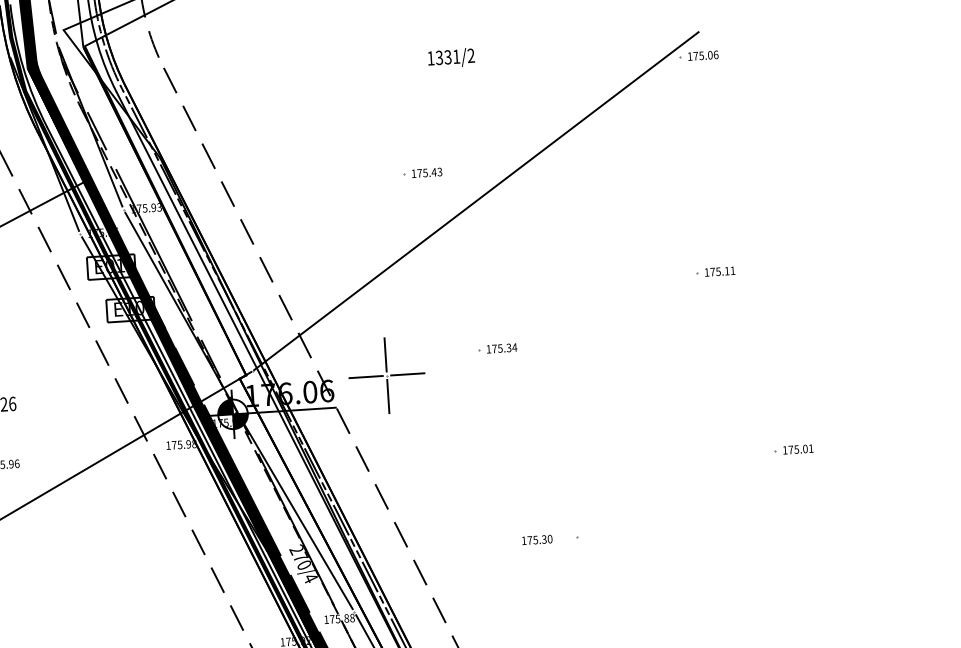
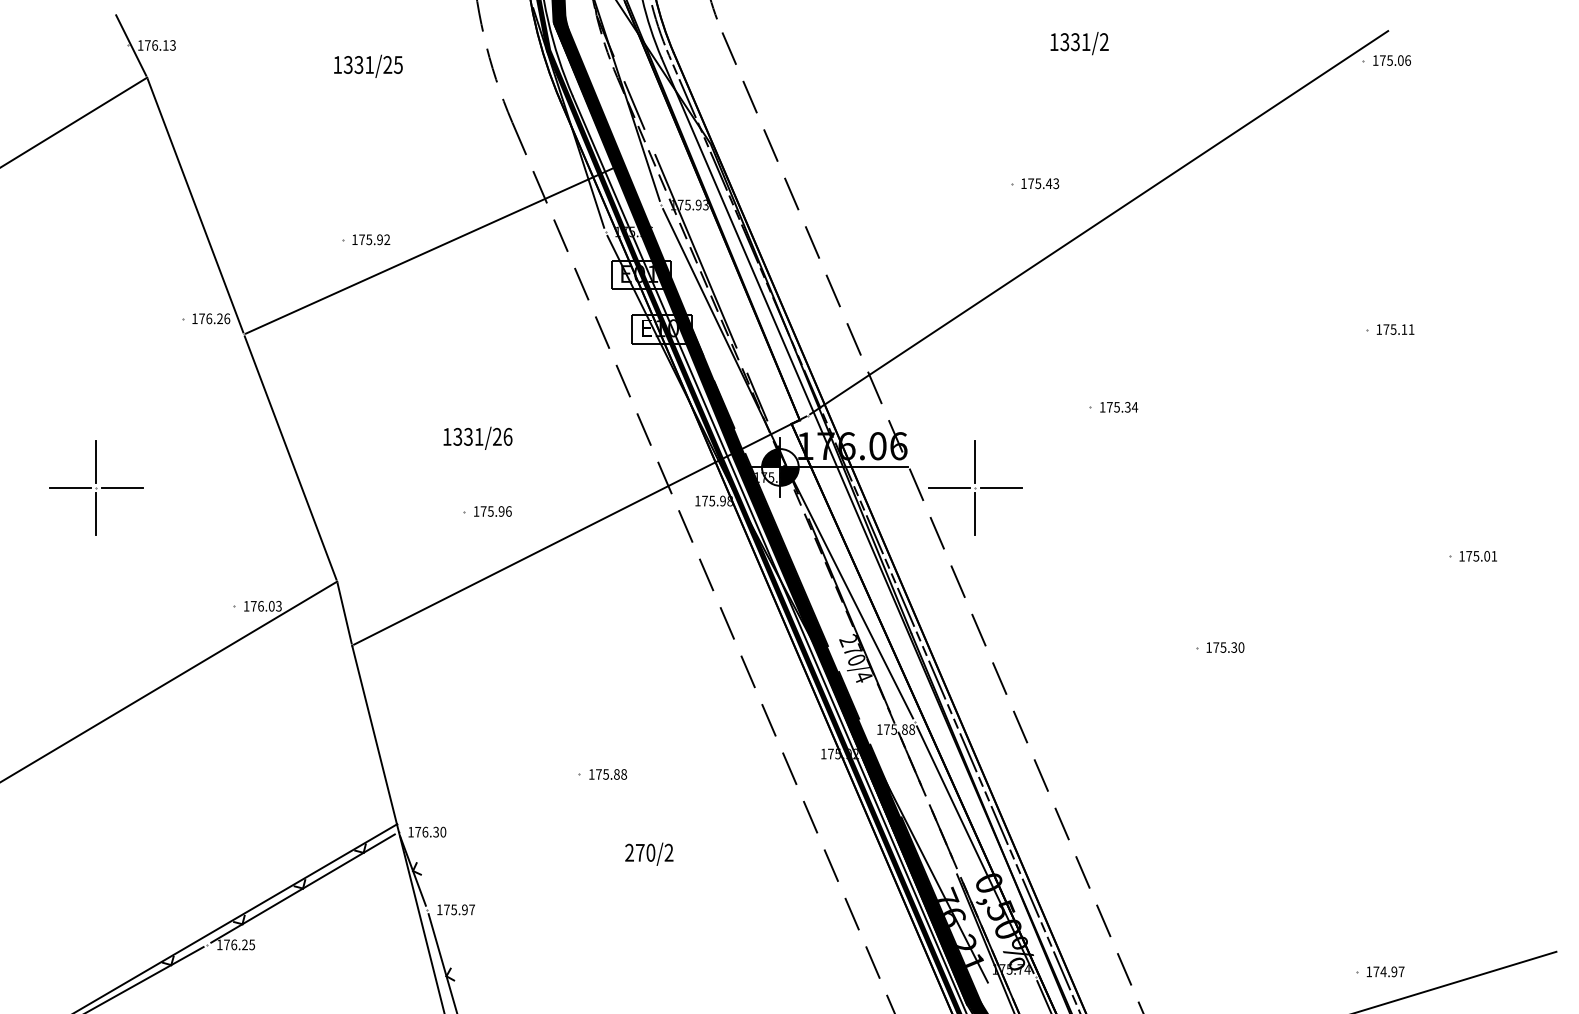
part: (387, 375) -> (975, 487), moved
text: (537, 539) -> (1225, 647), moved

